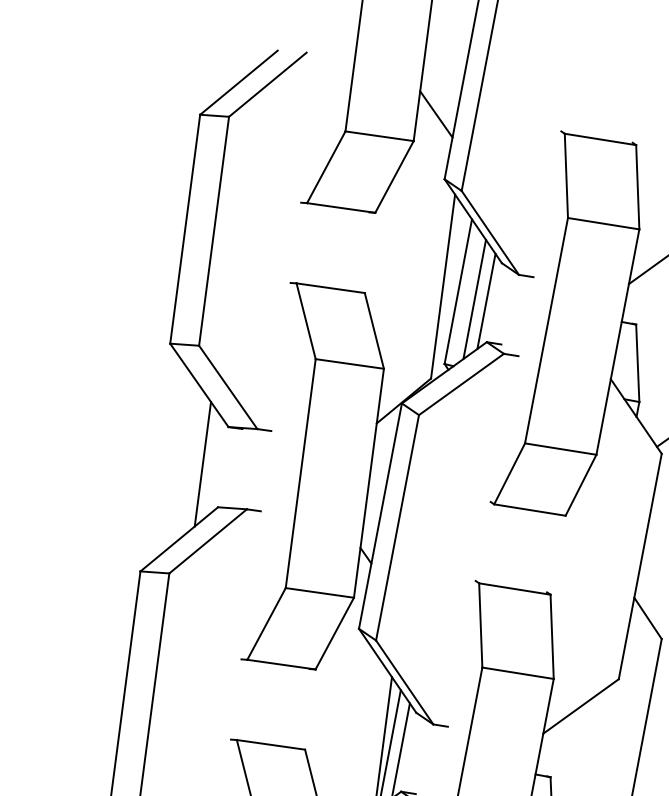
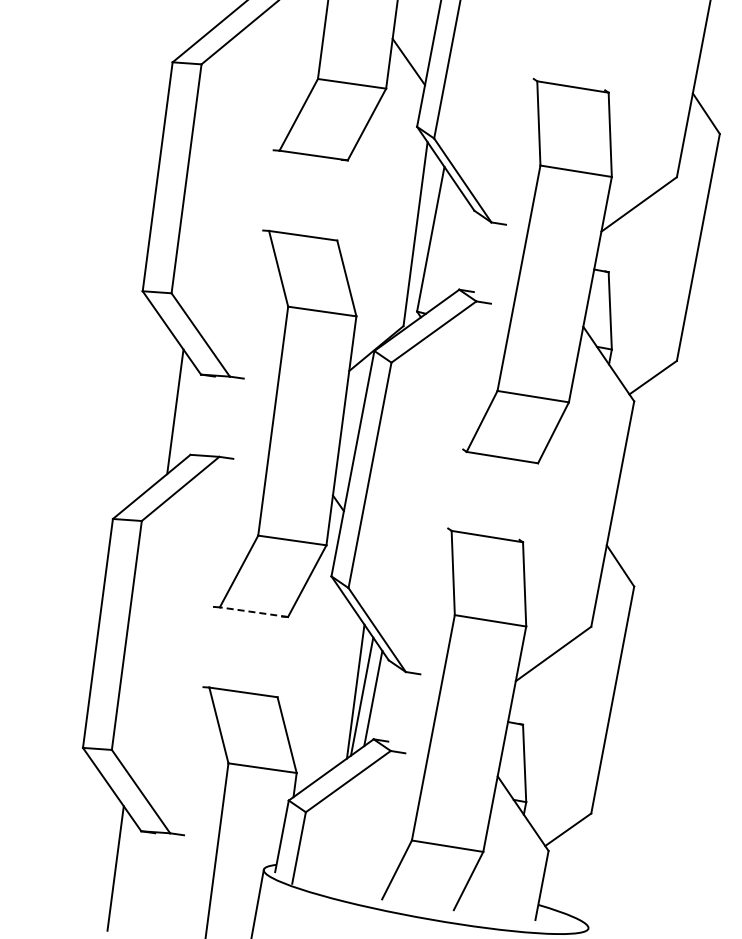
line: (474, 298) -> (446, 246), removed
line: (486, 300) -> (458, 248), removed
line: (281, 664) -> (253, 612), solid -> dashed

